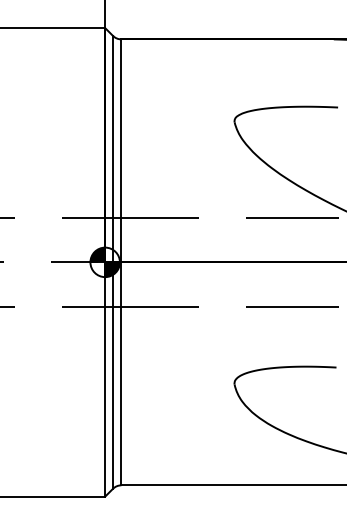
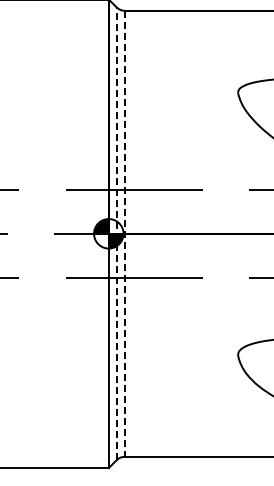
line: (113, 261) -> (117, 232), solid -> dashed
line: (121, 262) -> (125, 233), solid -> dashed

